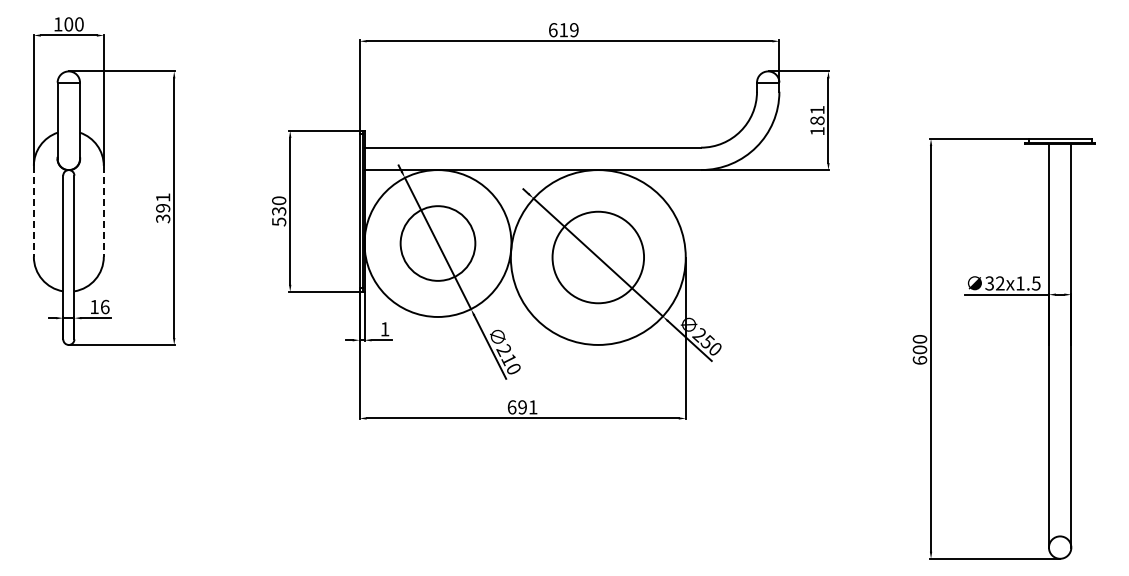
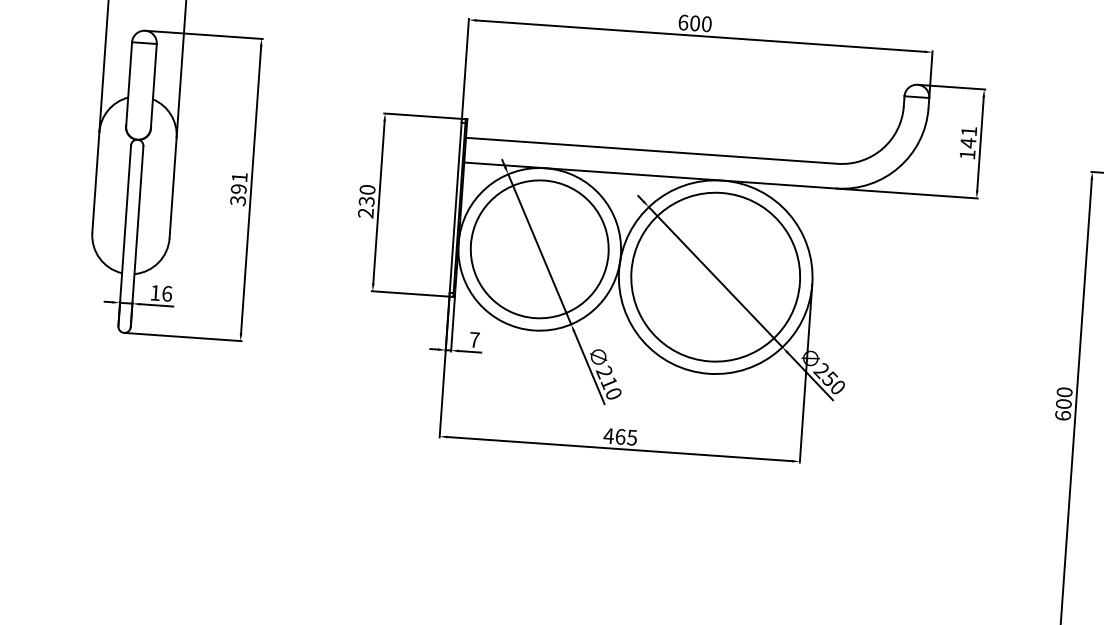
text: (568, 30) -> (700, 24), 619 -> 600
text: (817, 120) -> (968, 142), 181 -> 141
line: (33, 211) -> (95, 182), dashed -> solid
line: (103, 211) -> (172, 188), dashed -> solid
text: (279, 221) -> (366, 212), 530 -> 230
circle: (437, 243) -> (539, 249), size x1.67
circle: (598, 257) -> (715, 277), size x1.67
text: (384, 329) -> (474, 340), 1 -> 7
text: (522, 407) -> (620, 436), 691 -> 465

